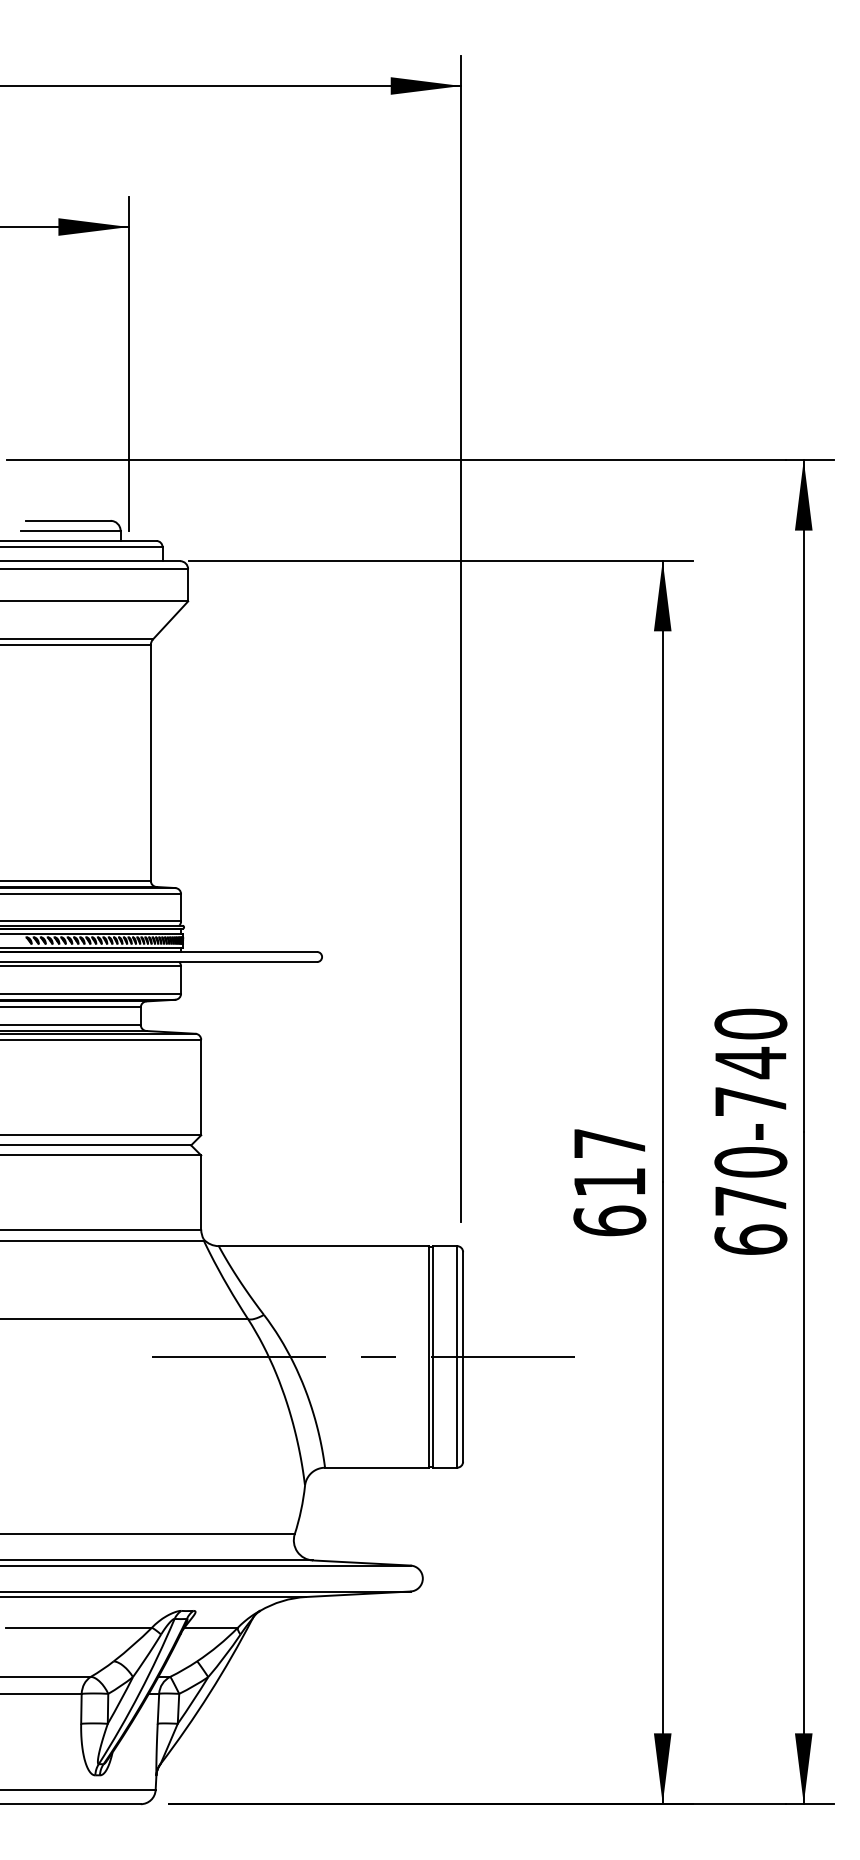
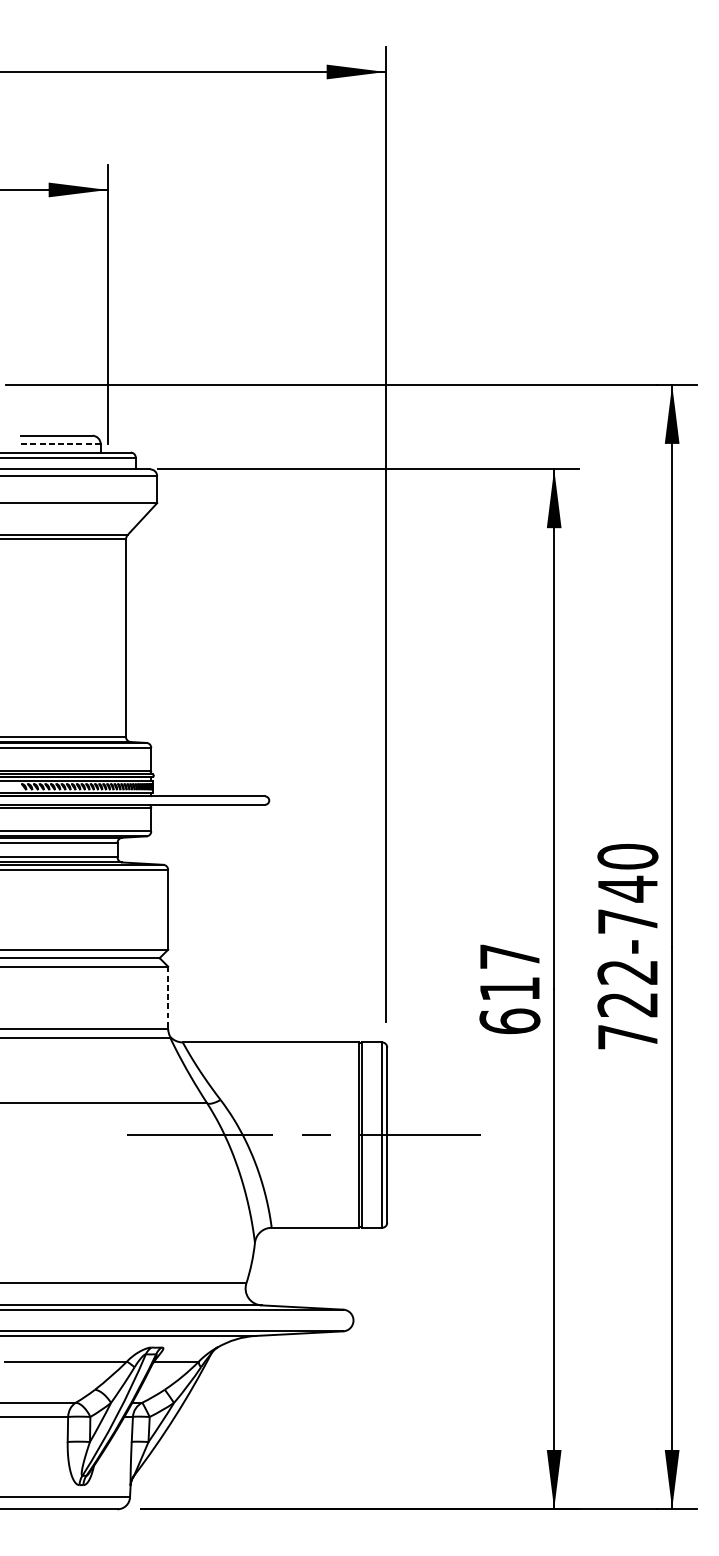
line: (71, 530) -> (59, 443), solid -> dashed
line: (201, 1193) -> (168, 998), solid -> dashed
text: (750, 1200) -> (627, 1004), 670-740 -> 722-740

